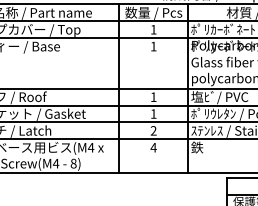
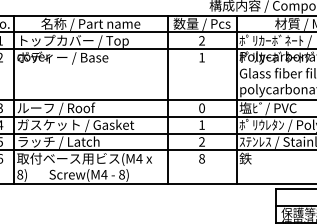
text: (153, 29) -> (201, 40), 1 -> 2
text: (153, 97) -> (201, 108), 1 -> 0
text: (153, 147) -> (201, 158), 4 -> 8

